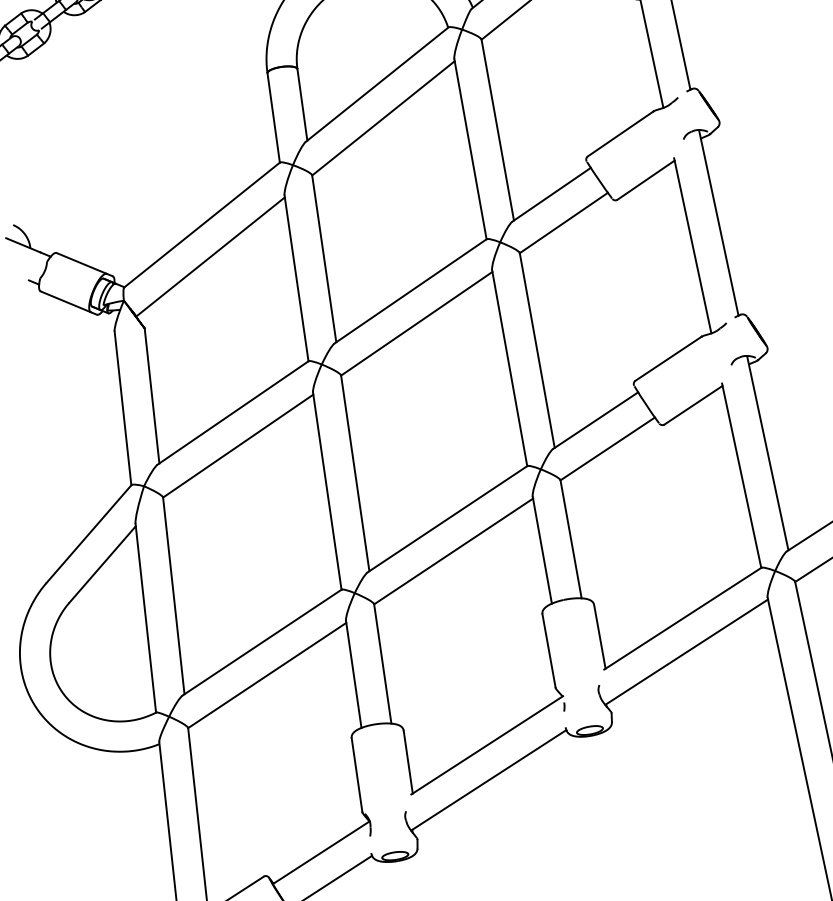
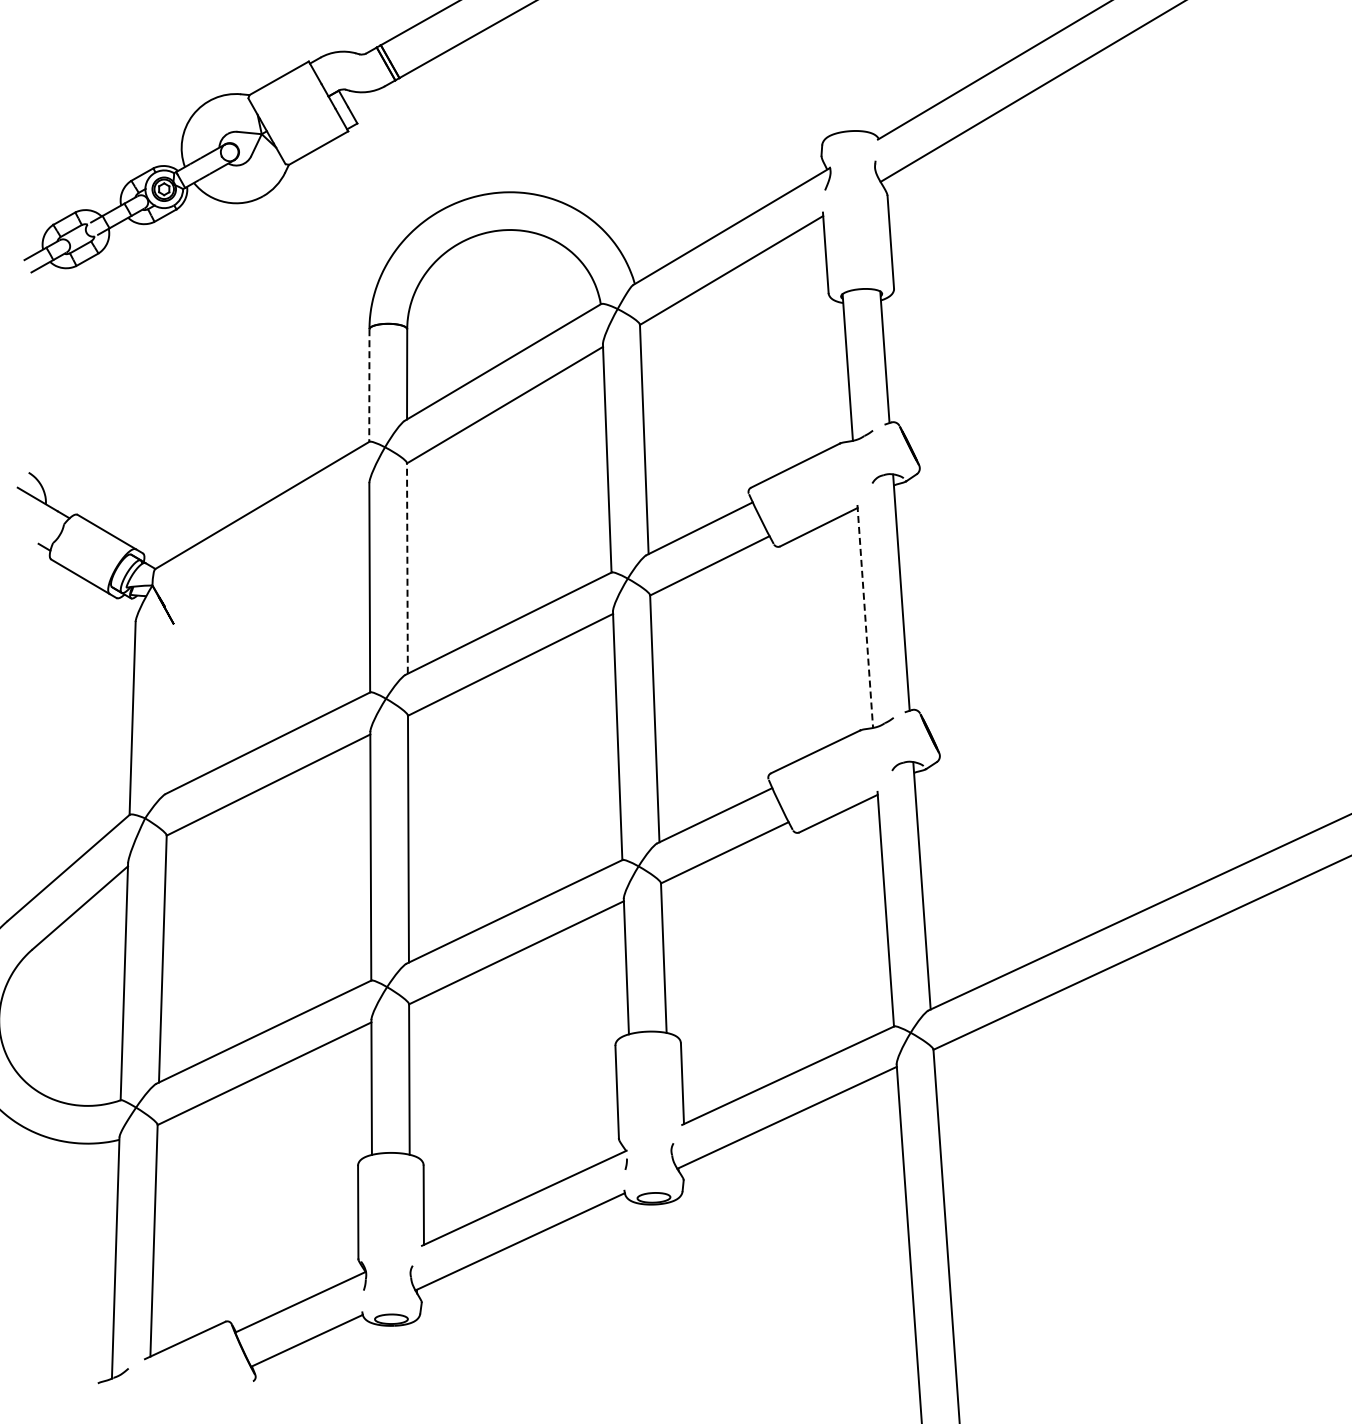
line: (273, 118) -> (369, 386), solid -> dashed
line: (692, 245) -> (865, 616), solid -> dashed
line: (210, 256) -> (267, 546), removed
line: (324, 258) -> (407, 567), solid -> dashed
line: (151, 395) -> (170, 707), removed

